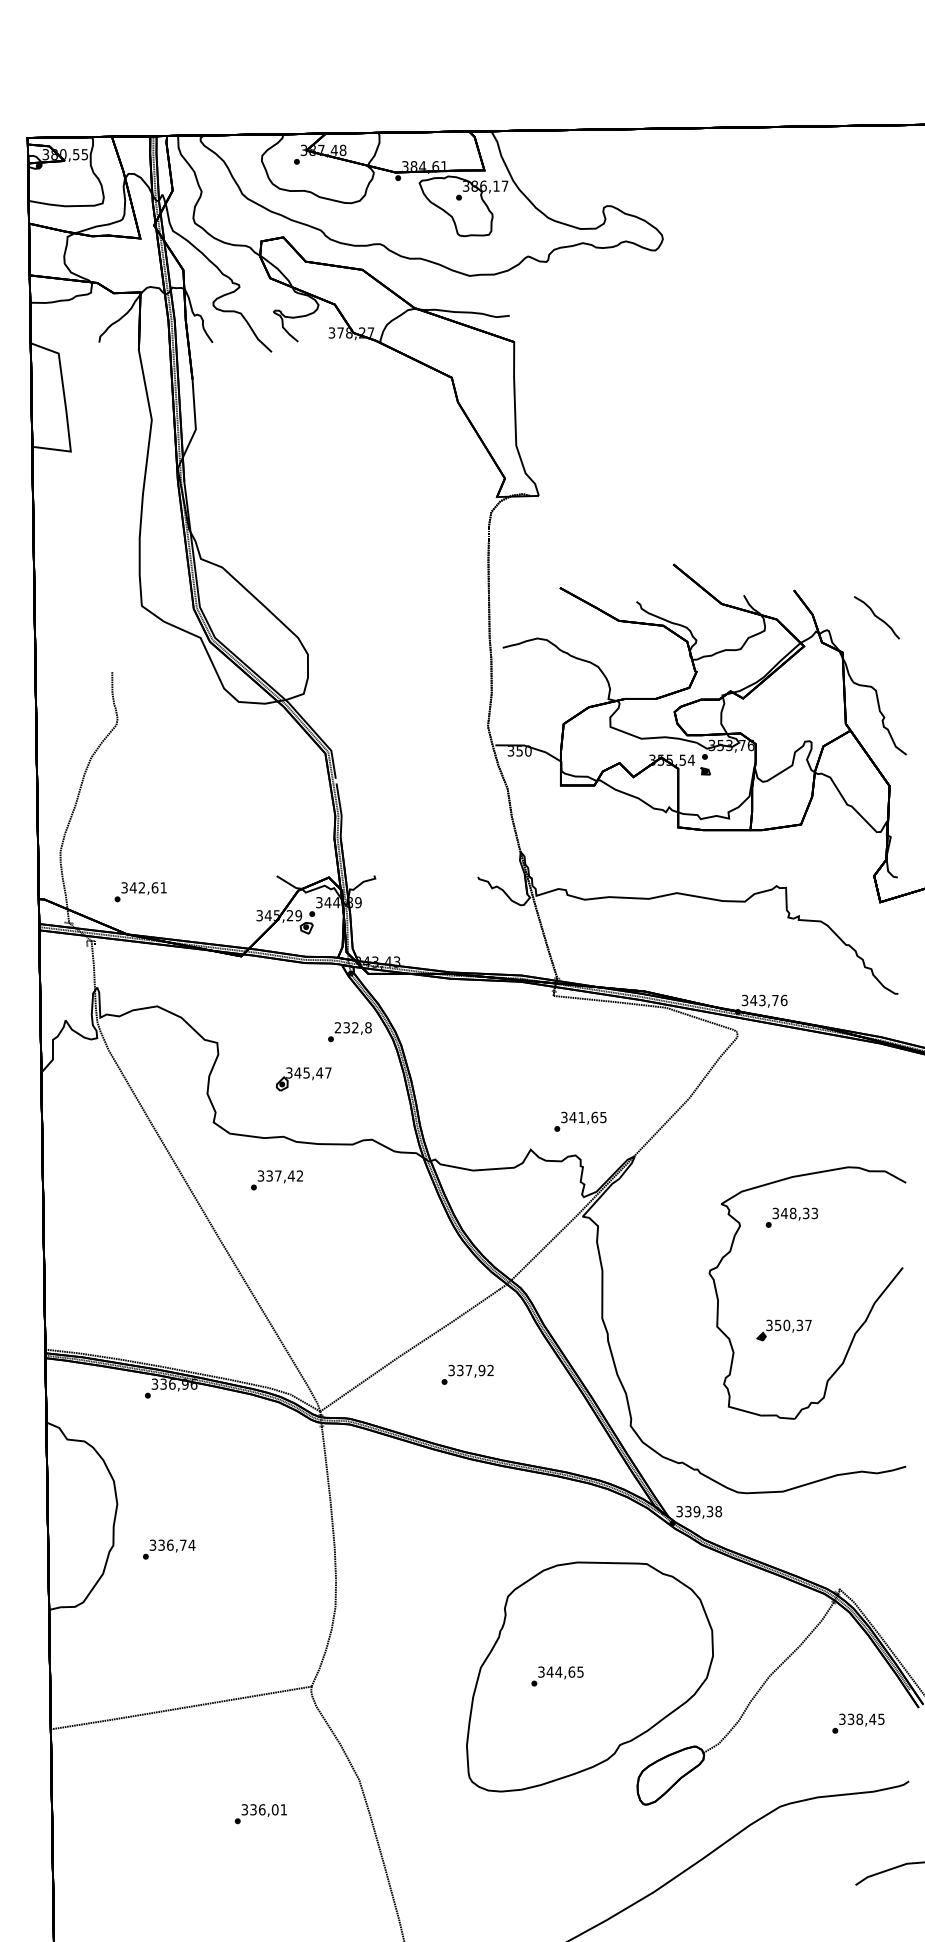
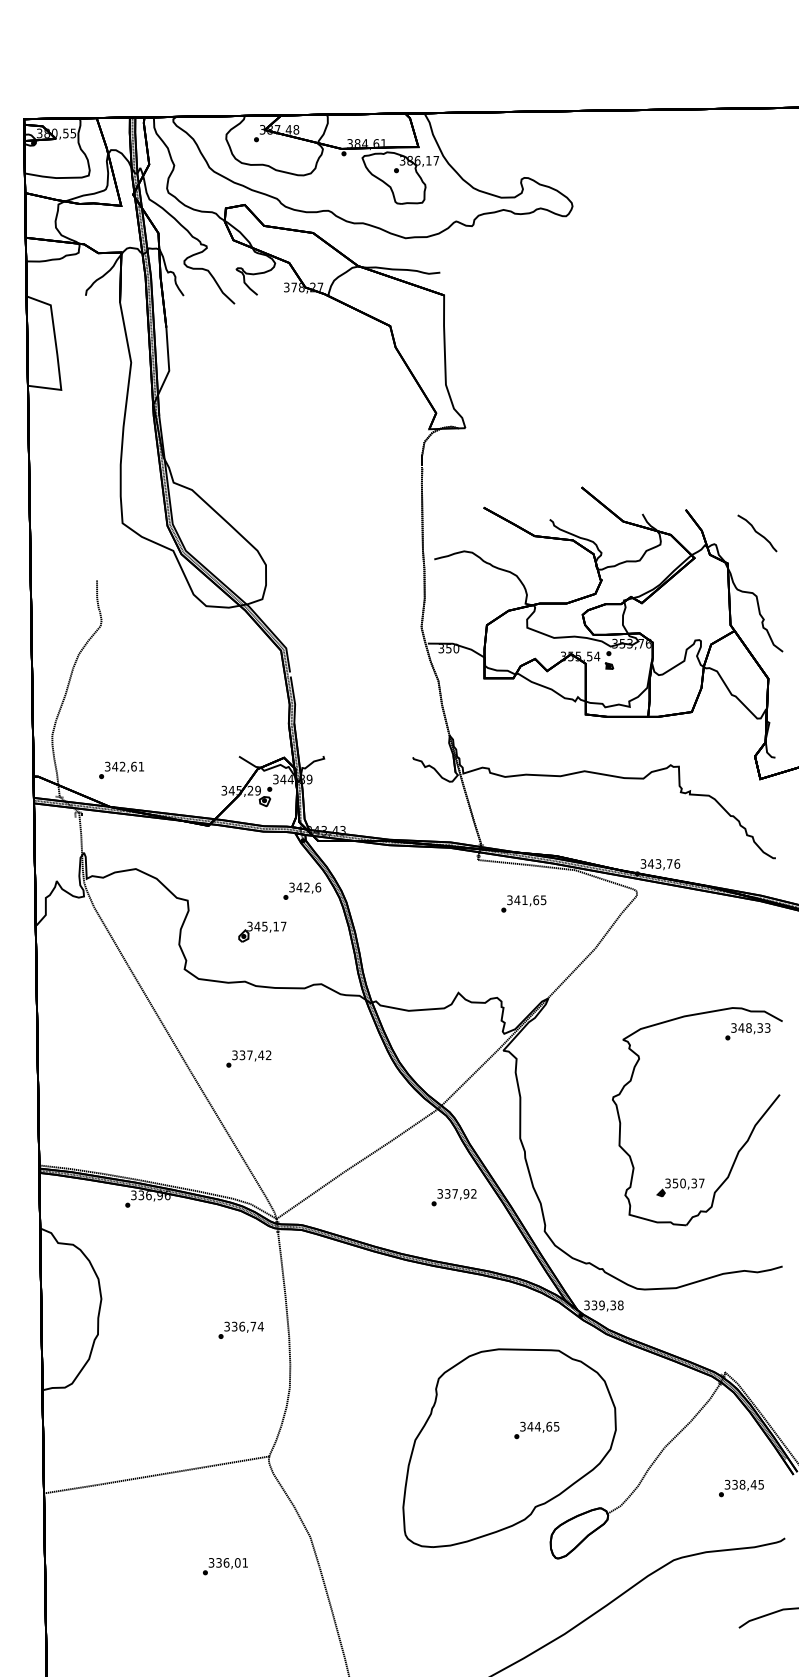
text: (352, 1027) -> (304, 887), 232,8 -> 342,6
text: (319, 1072) -> (276, 926), 345,47 -> 345,17
text: (580, 1121) -> (523, 903), moved
text: (276, 1180) -> (248, 1059), moved
text: (791, 1217) -> (747, 1031), moved
part: (783, 1330) -> (680, 1187), moved
text: (467, 1374) -> (453, 1197), moved
text: (169, 1549) -> (241, 1330), moved
text: (557, 1676) -> (536, 1430), moved

